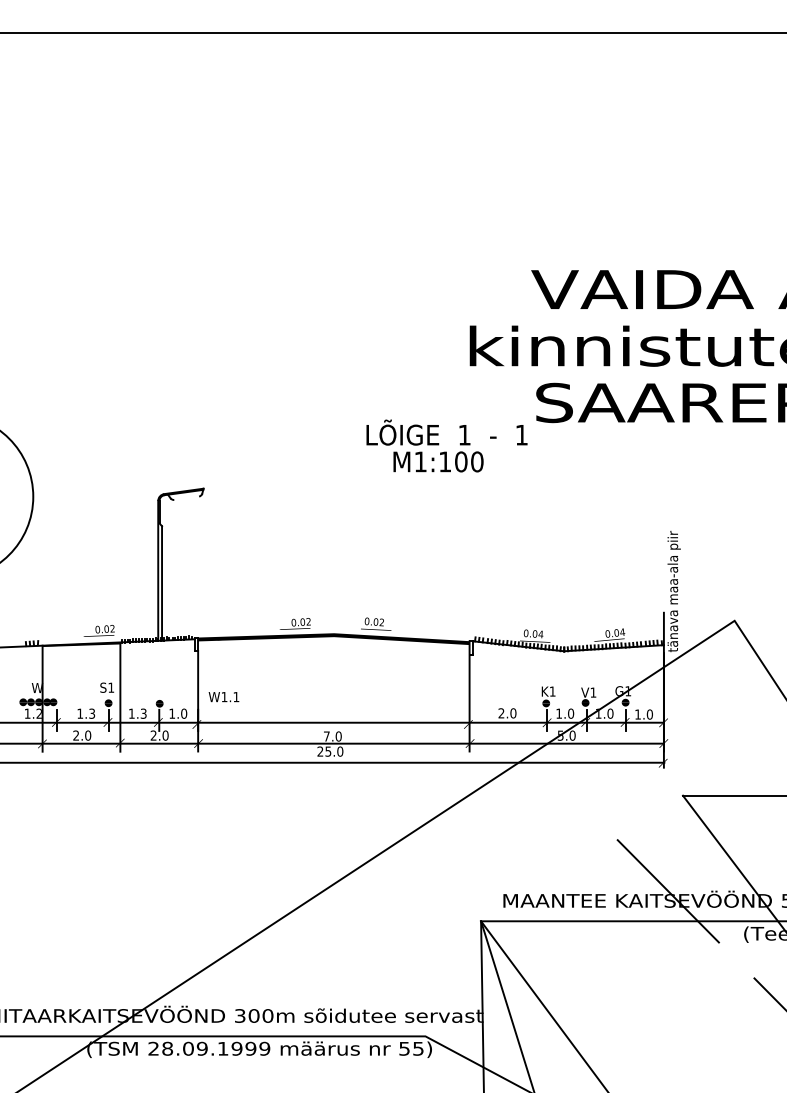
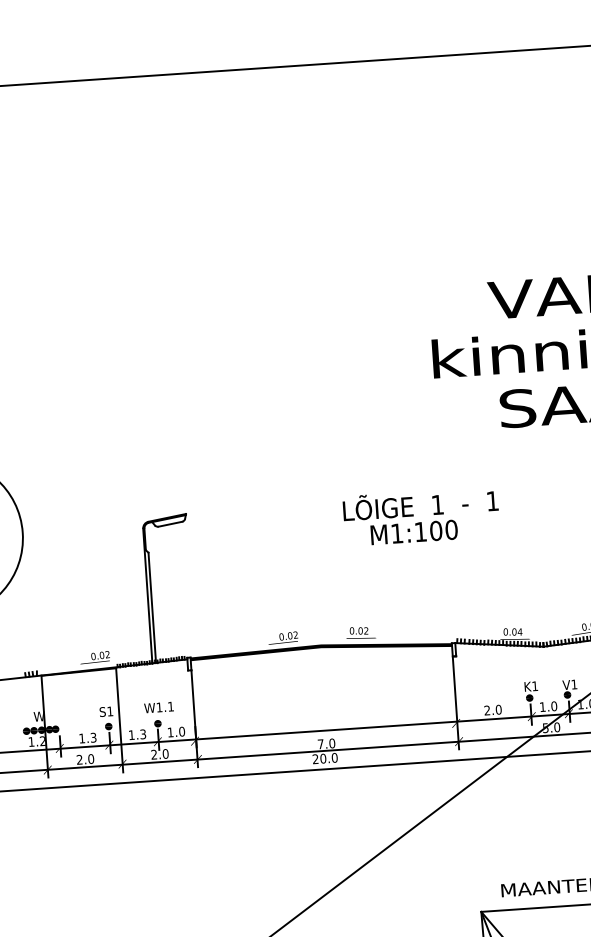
text: (446, 445) -> (420, 516), moved
line: (186, 497) -> (170, 523), added
text: (223, 697) -> (158, 707), moved
text: (328, 751) -> (323, 758), 25.0 -> 20.0

